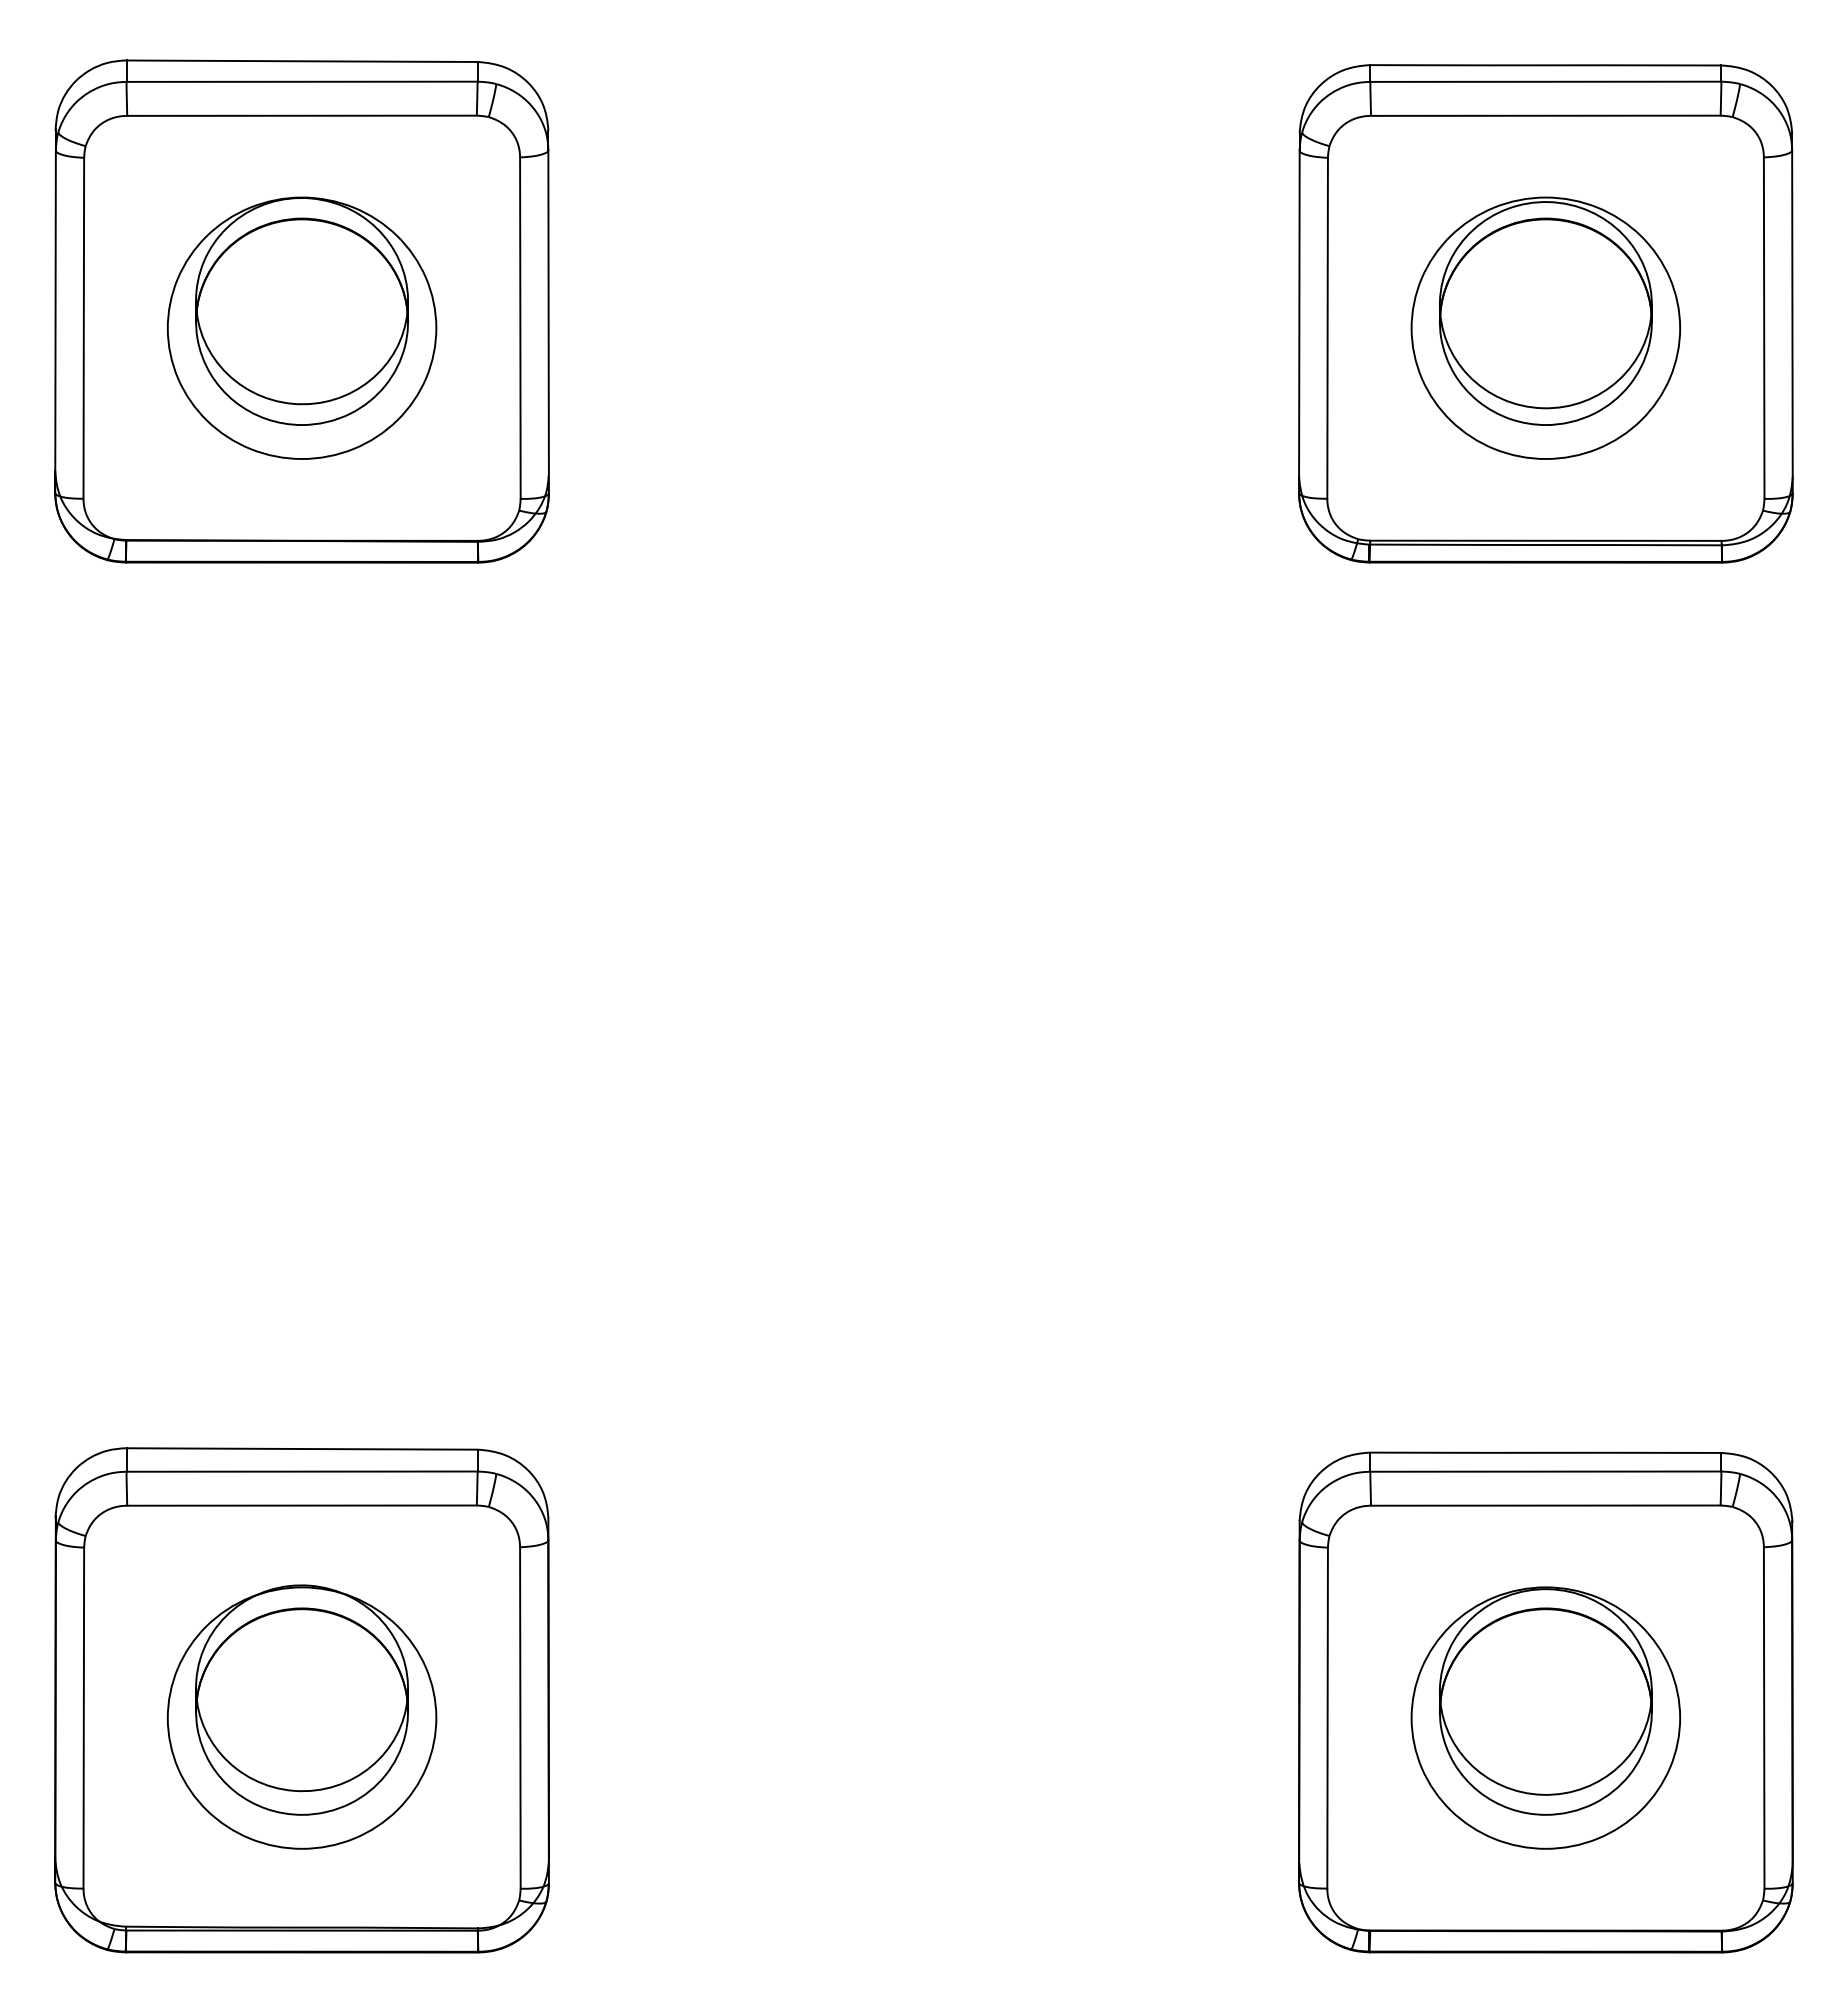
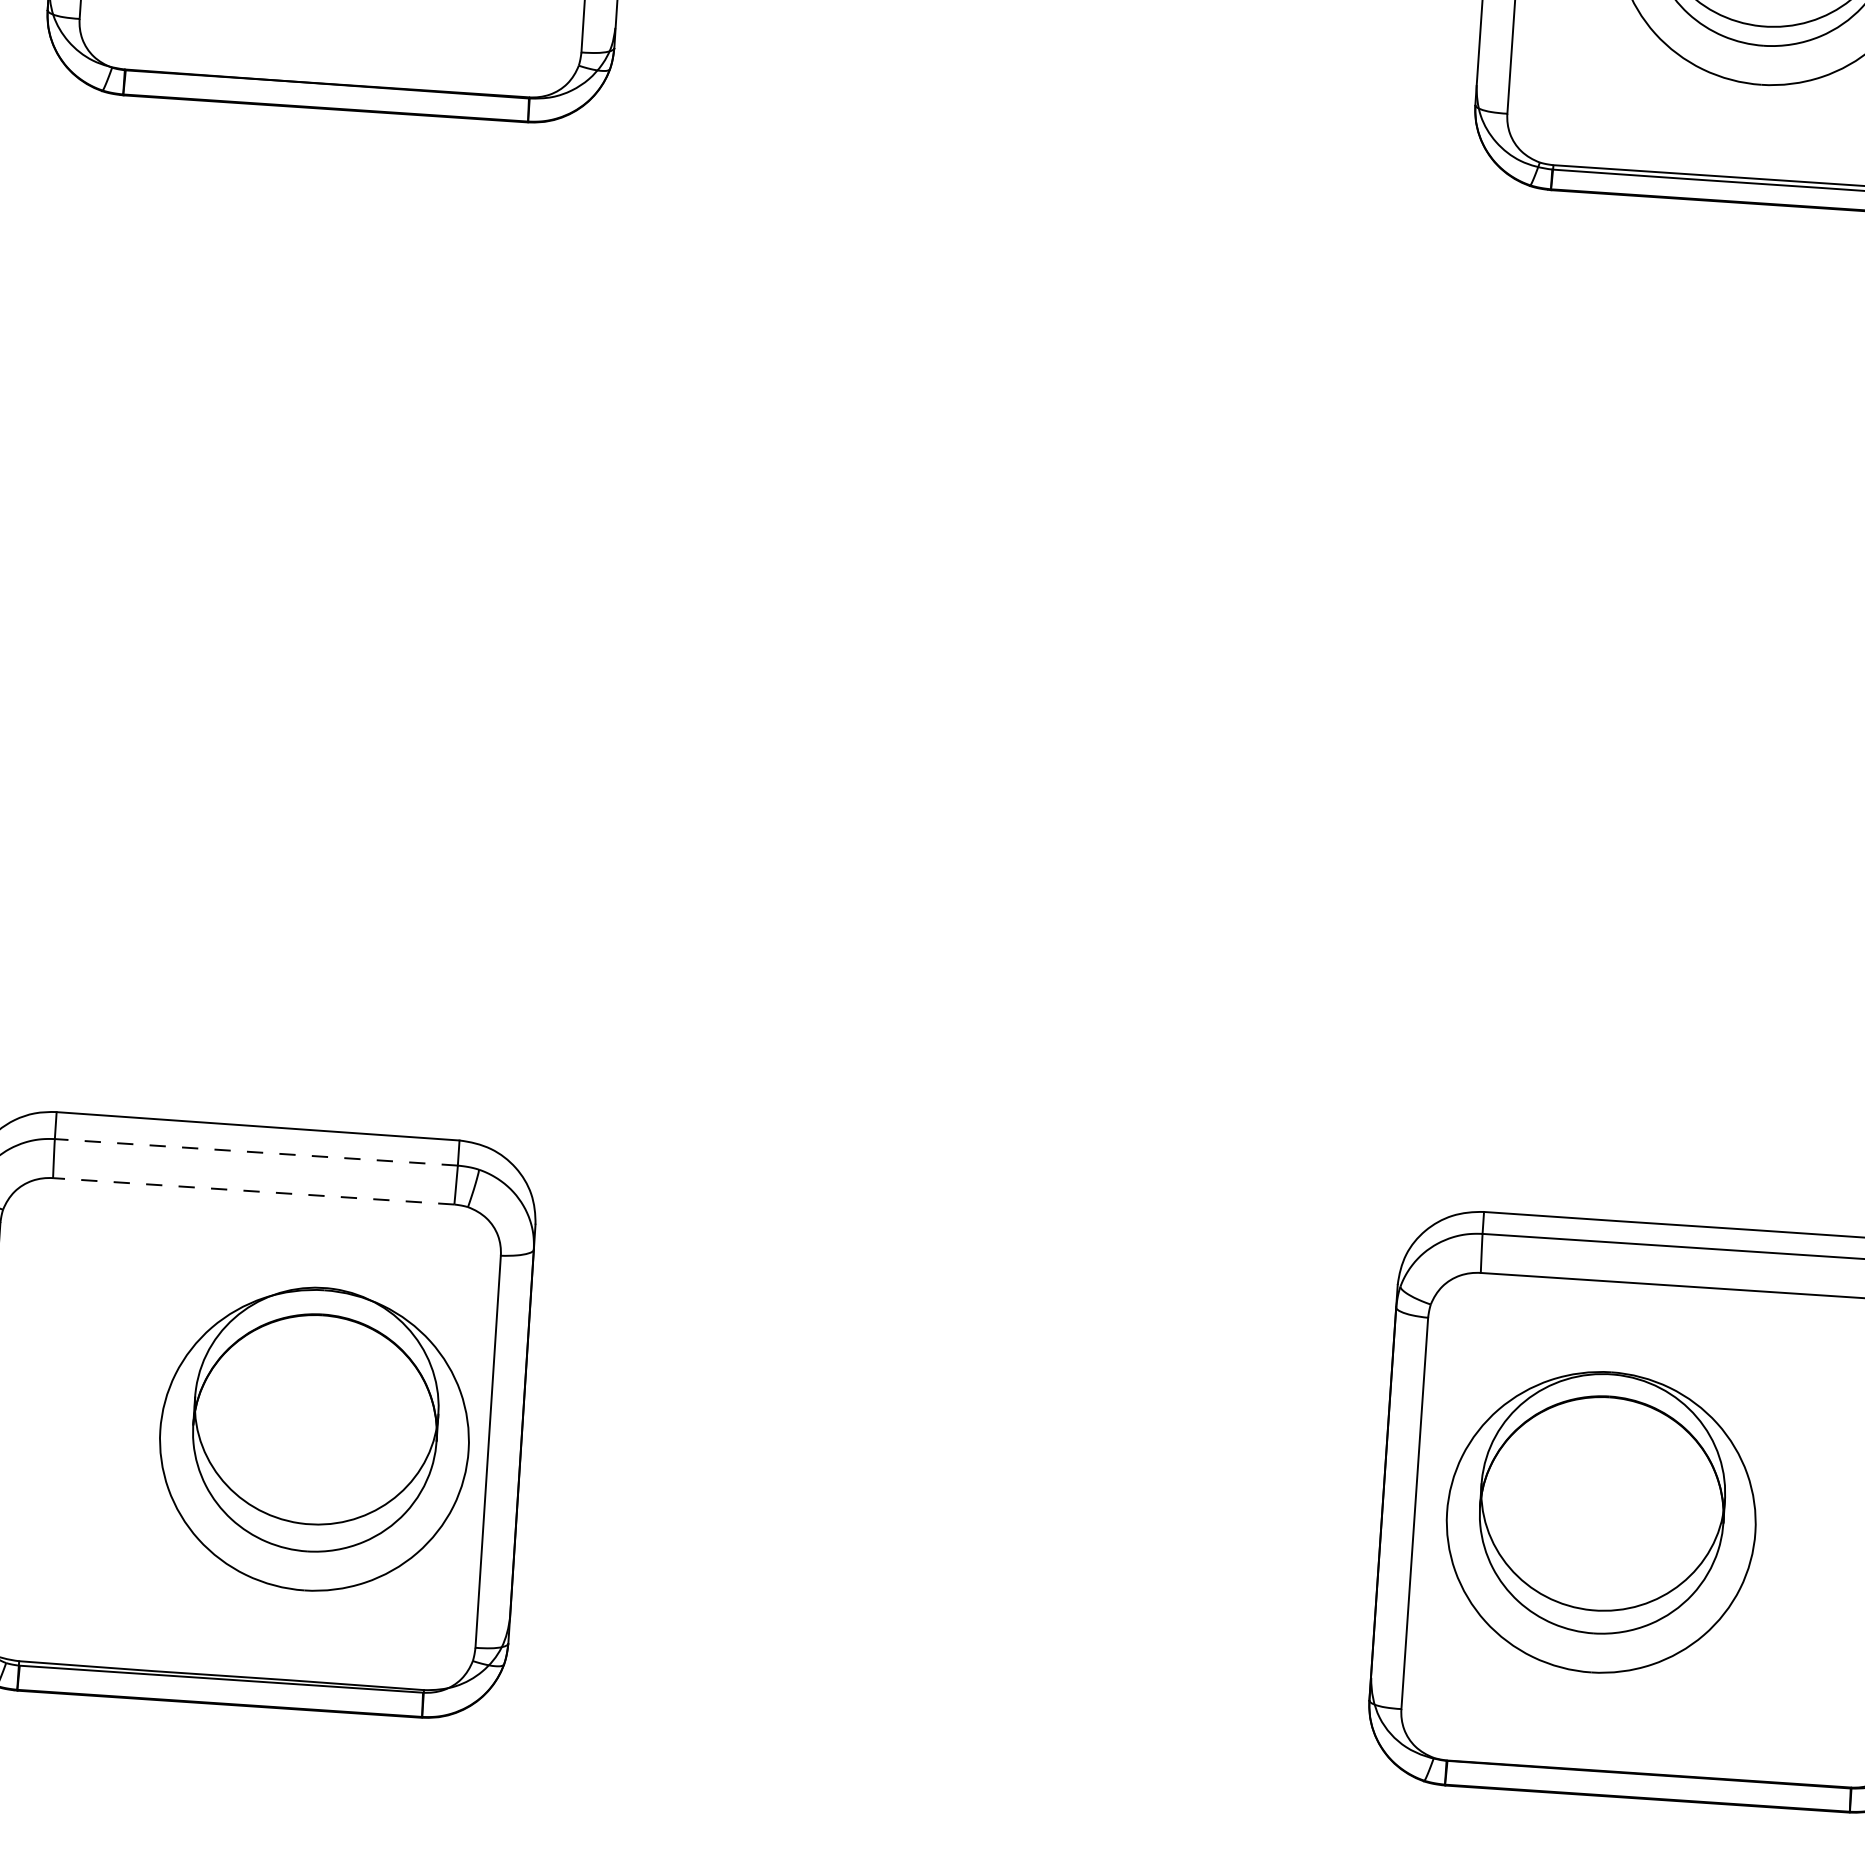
line: (302, 1471) -> (256, 1152), solid -> dashed
line: (302, 1505) -> (254, 1191), solid -> dashed
part: (301, 1716) -> (313, 1438), moved
part: (1545, 1717) -> (1600, 1521), moved

